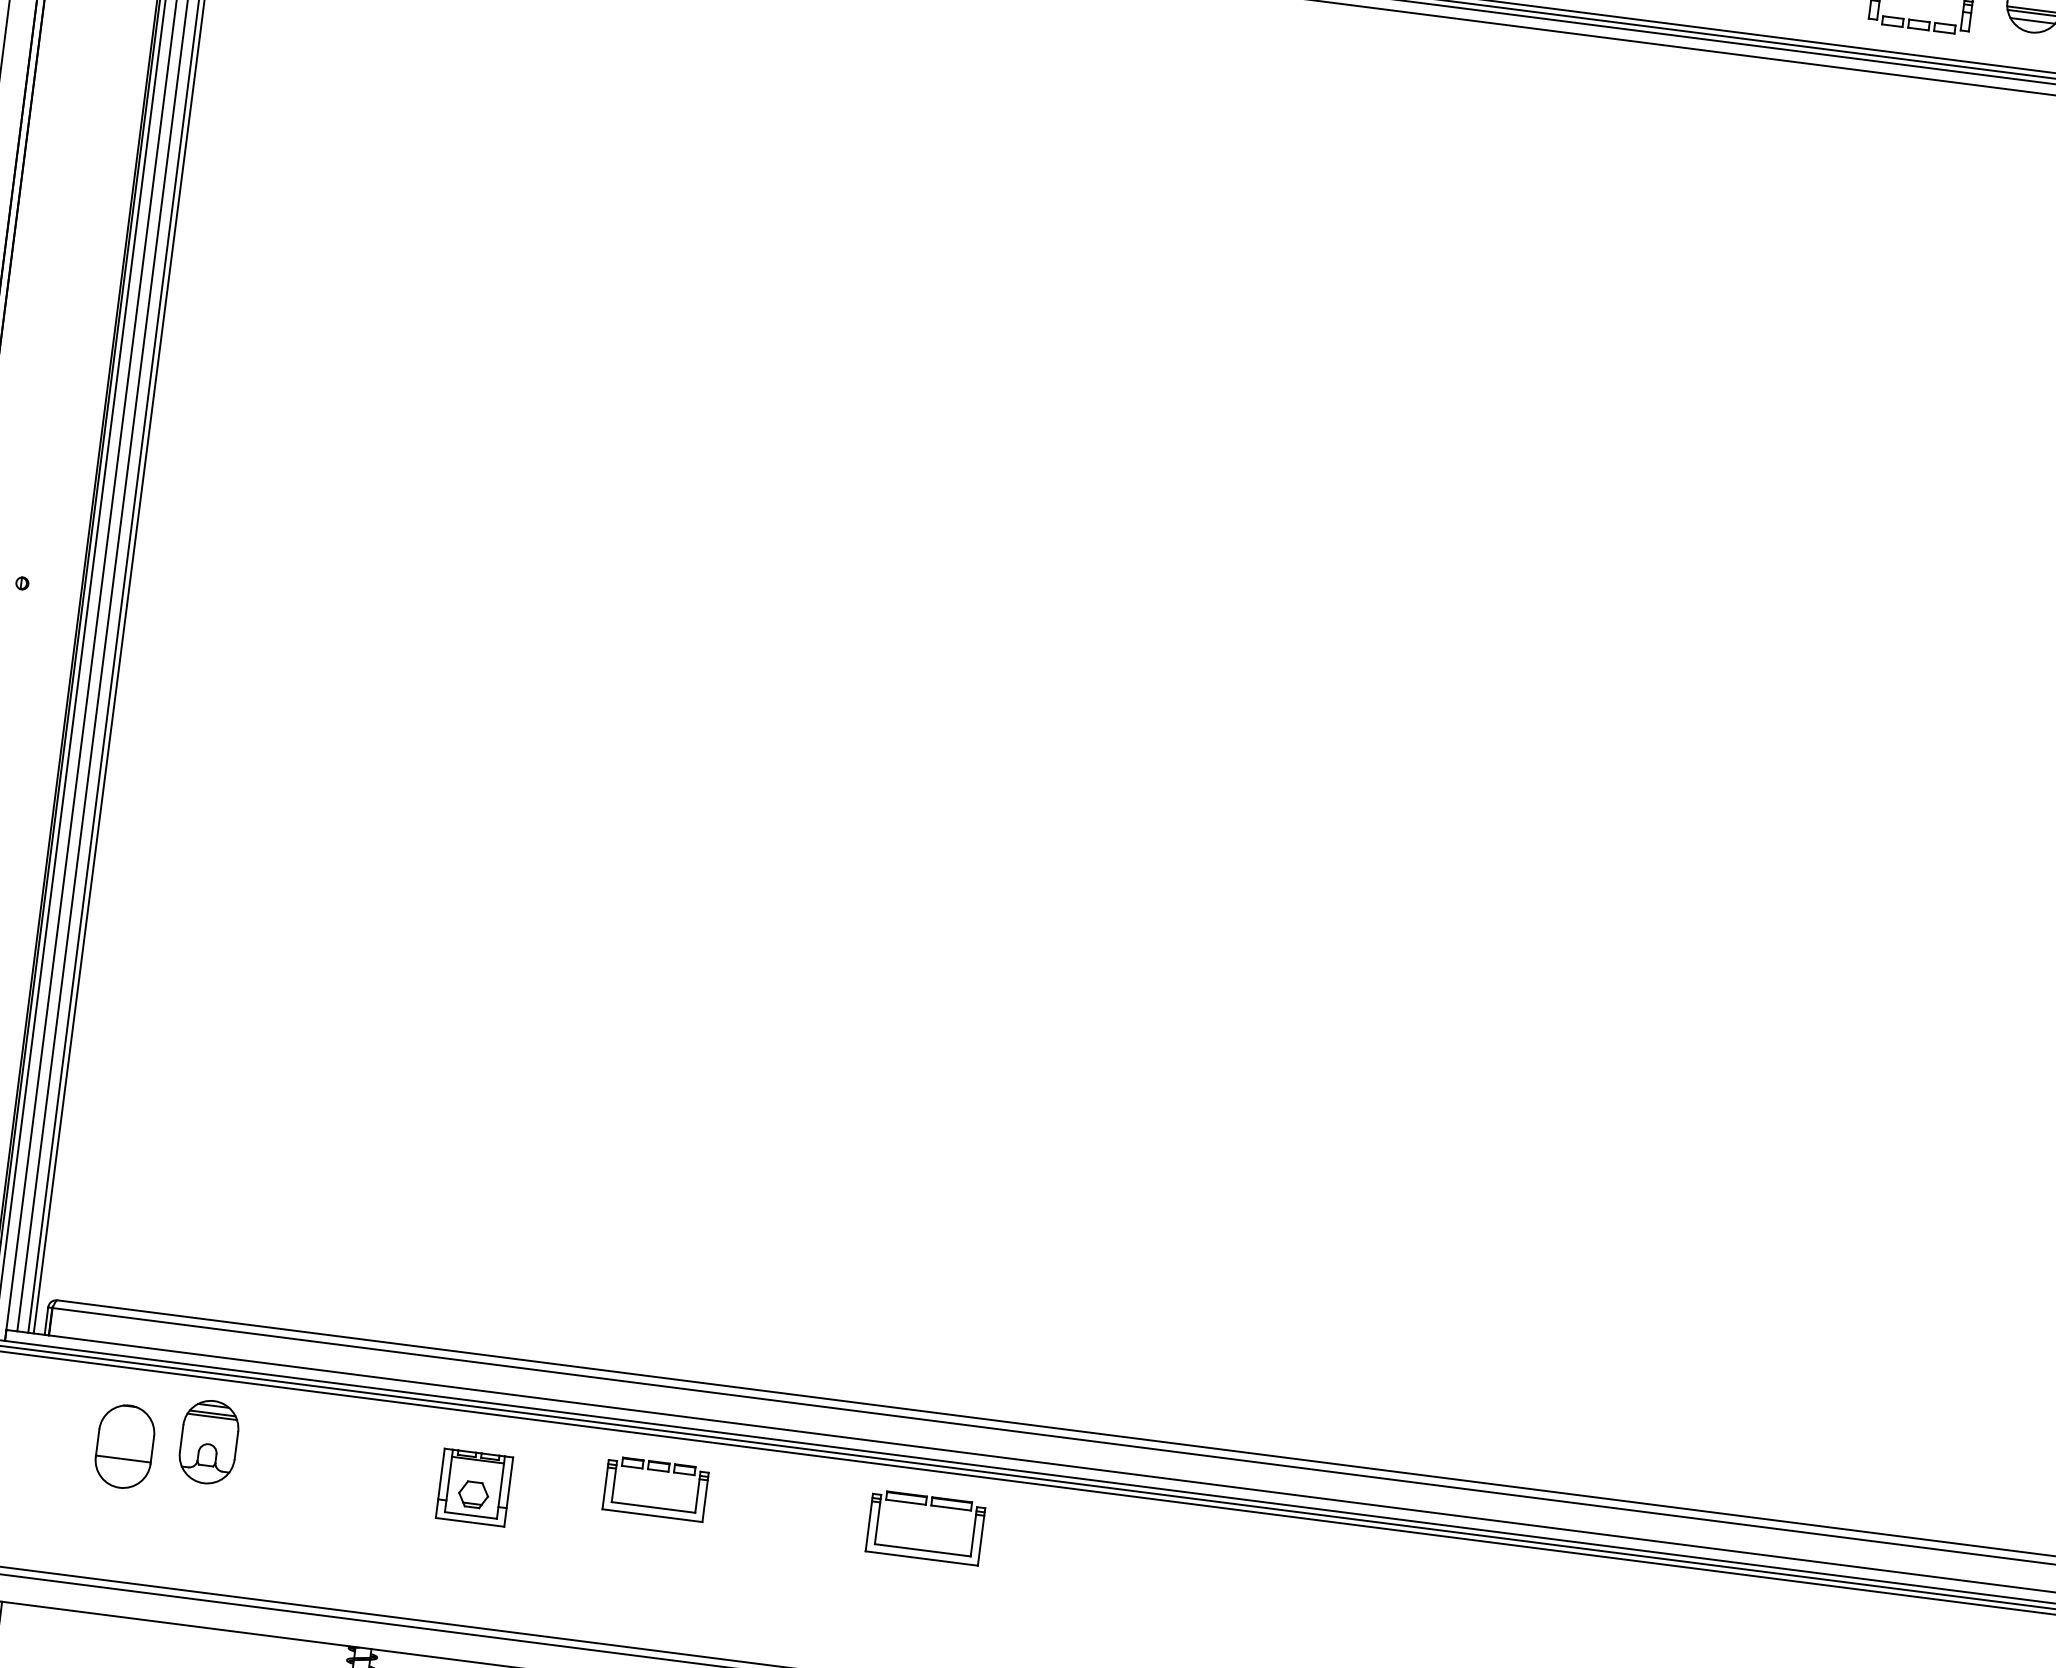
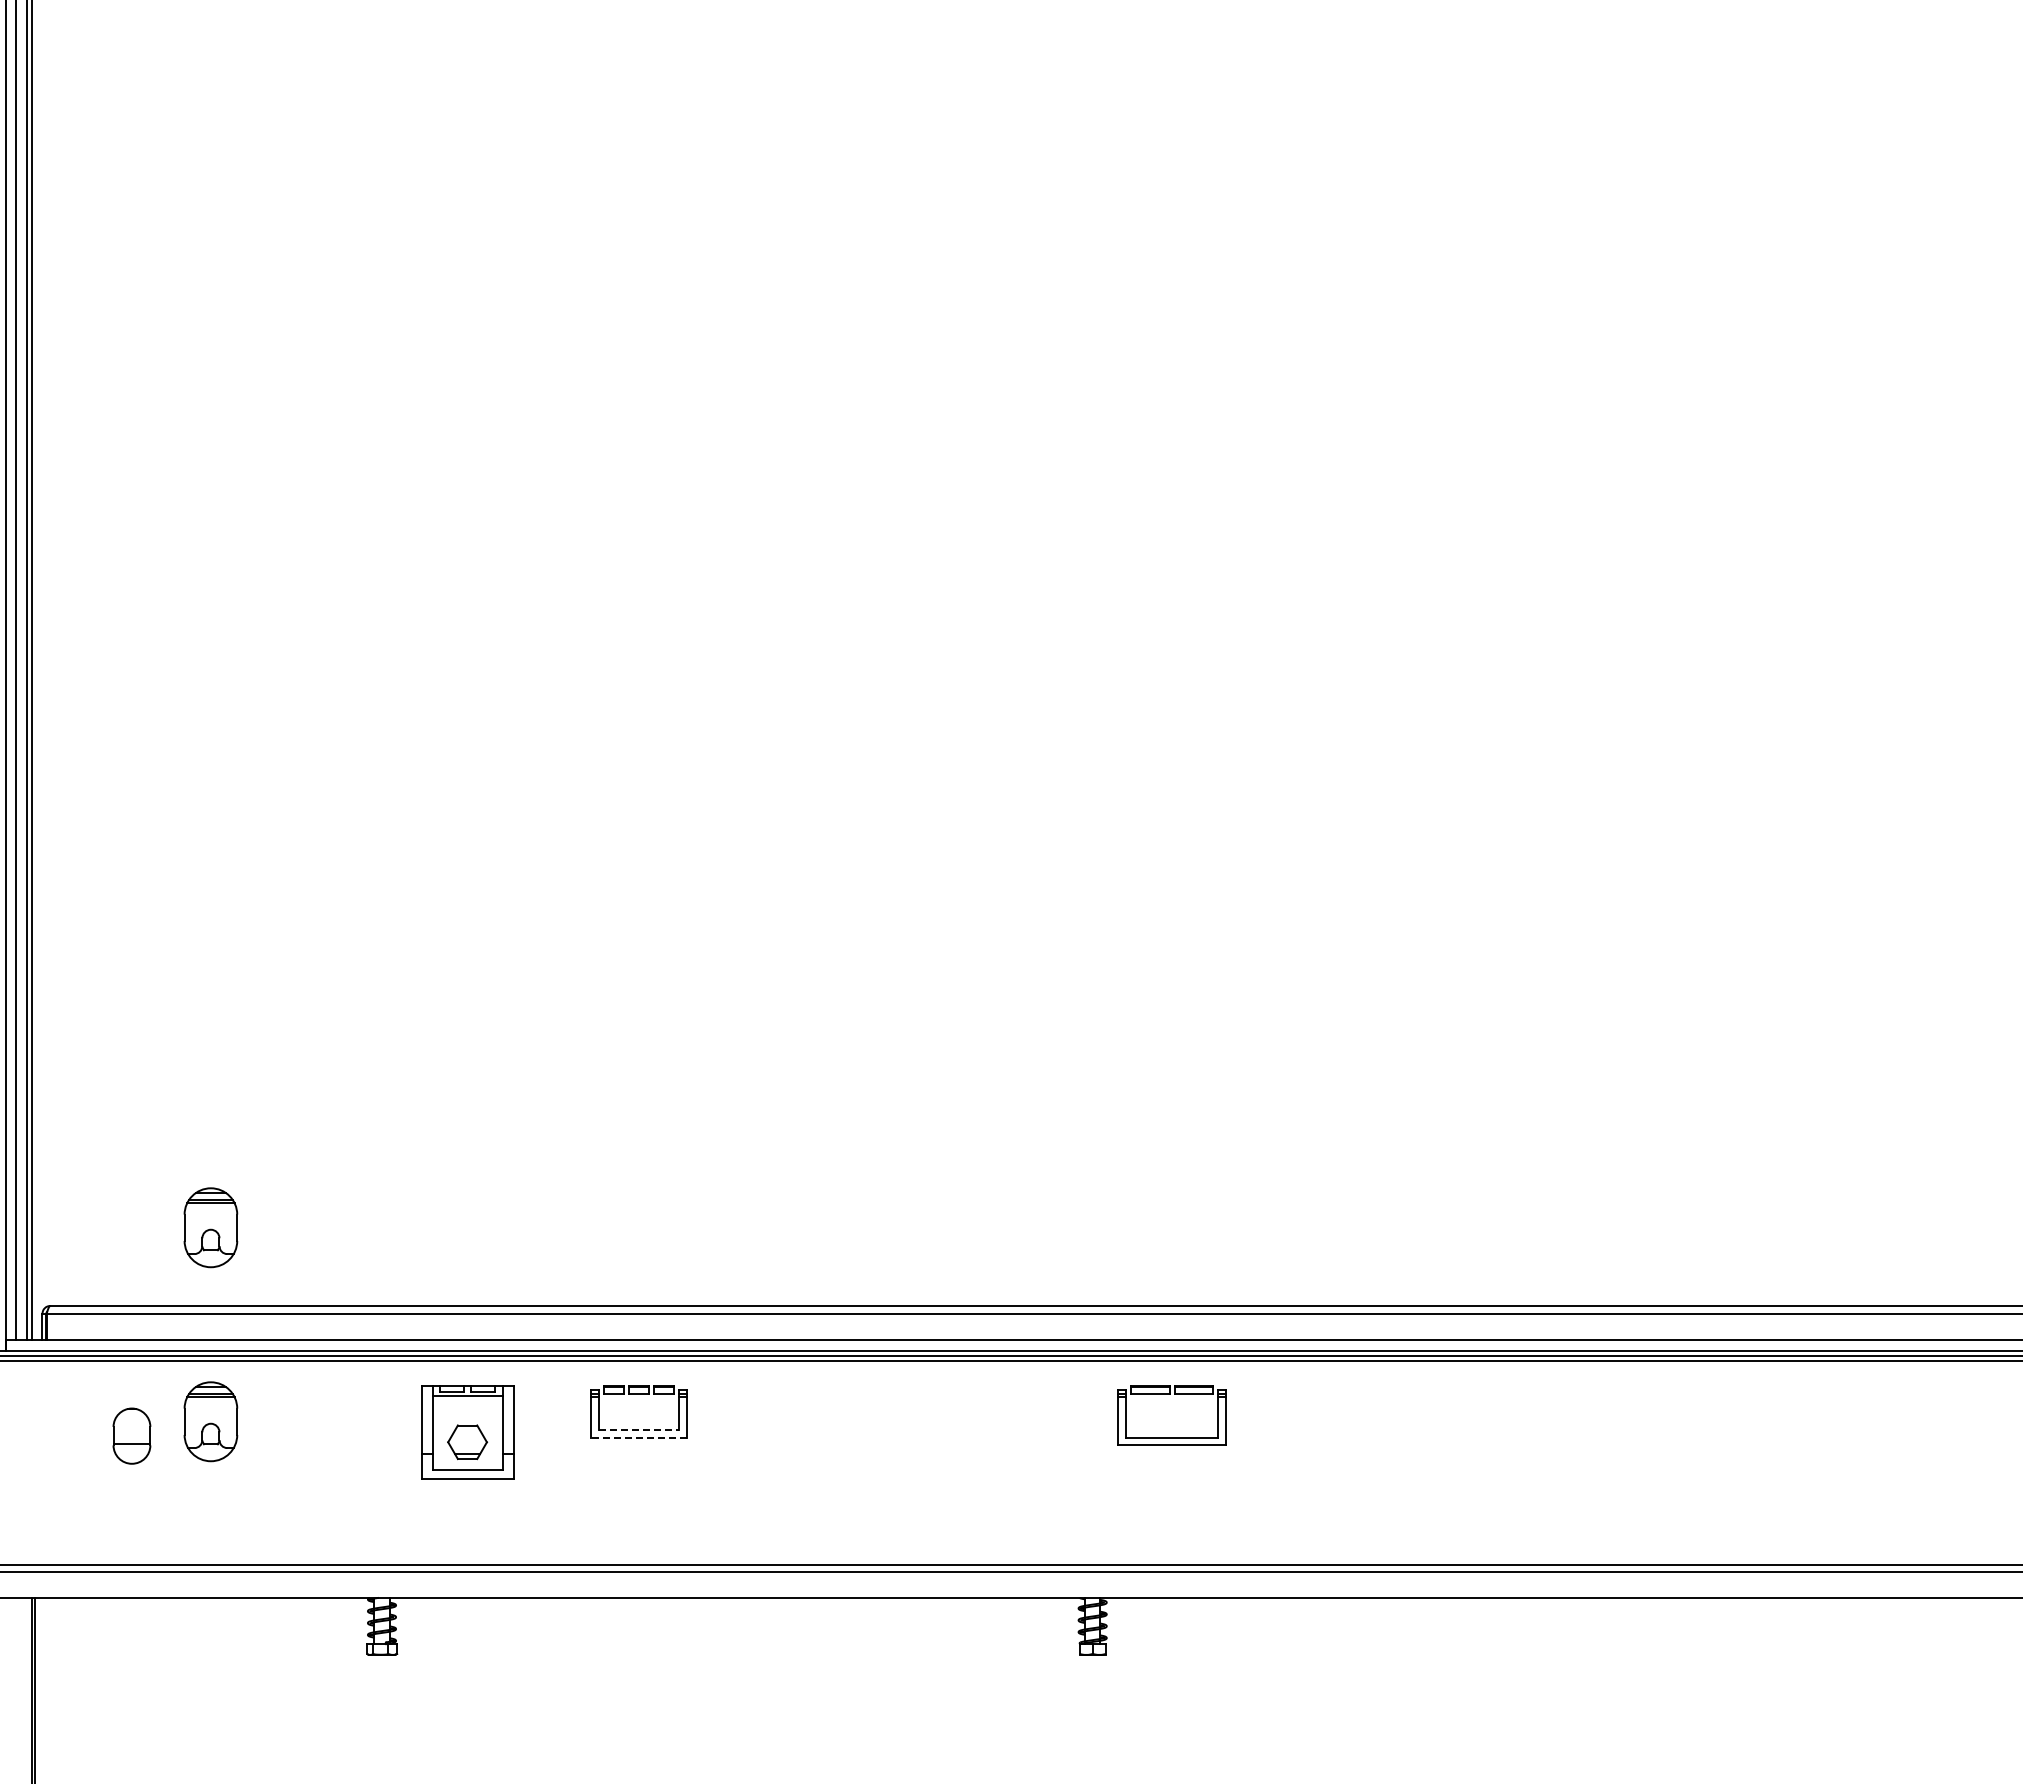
part: (234, 1240) -> (210, 1227), added
part: (124, 1445) -> (131, 1435), size x0.7
part: (474, 1487) -> (467, 1432), size x1.4
part: (926, 1505) -> (1170, 1394), moved
line: (653, 1507) -> (639, 1429), solid -> dashed
line: (651, 1515) -> (638, 1437), solid -> dashed

